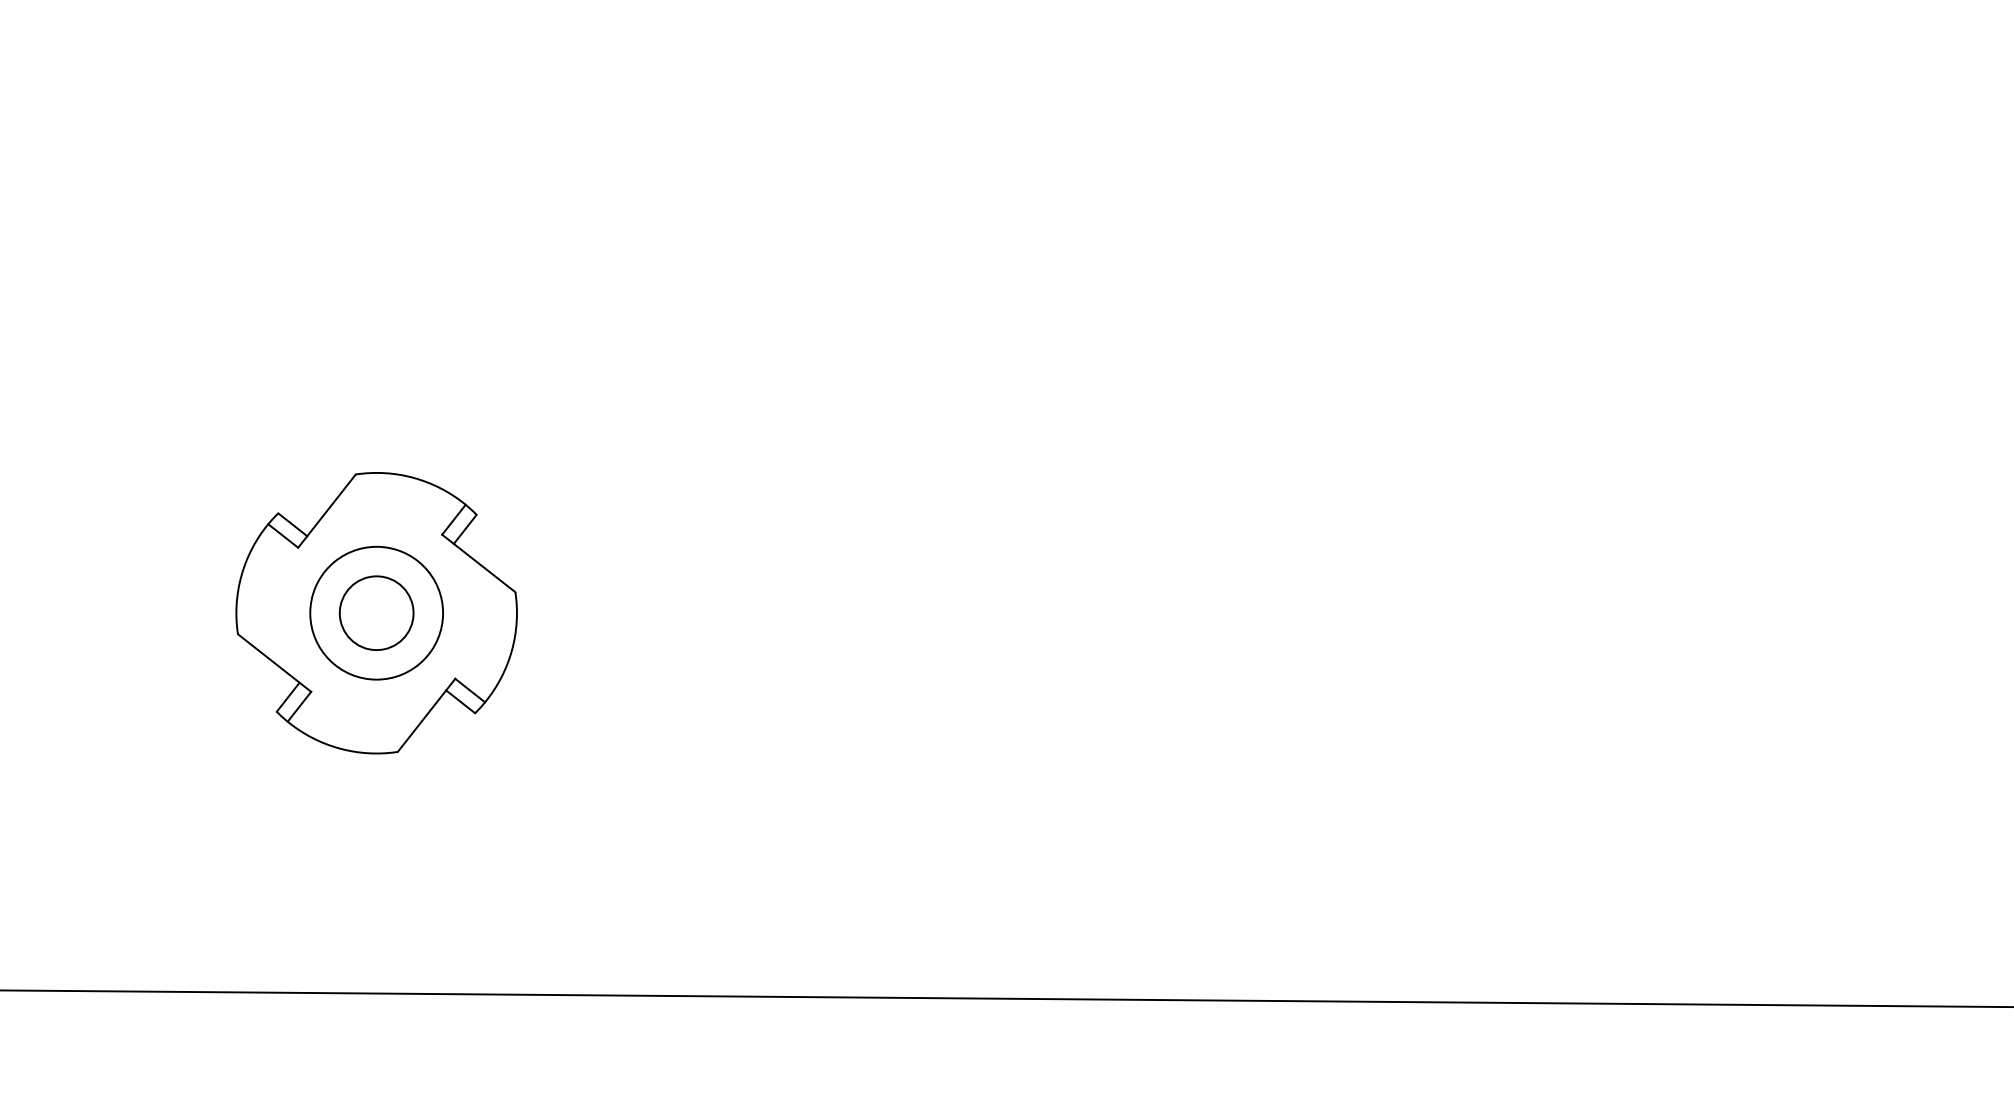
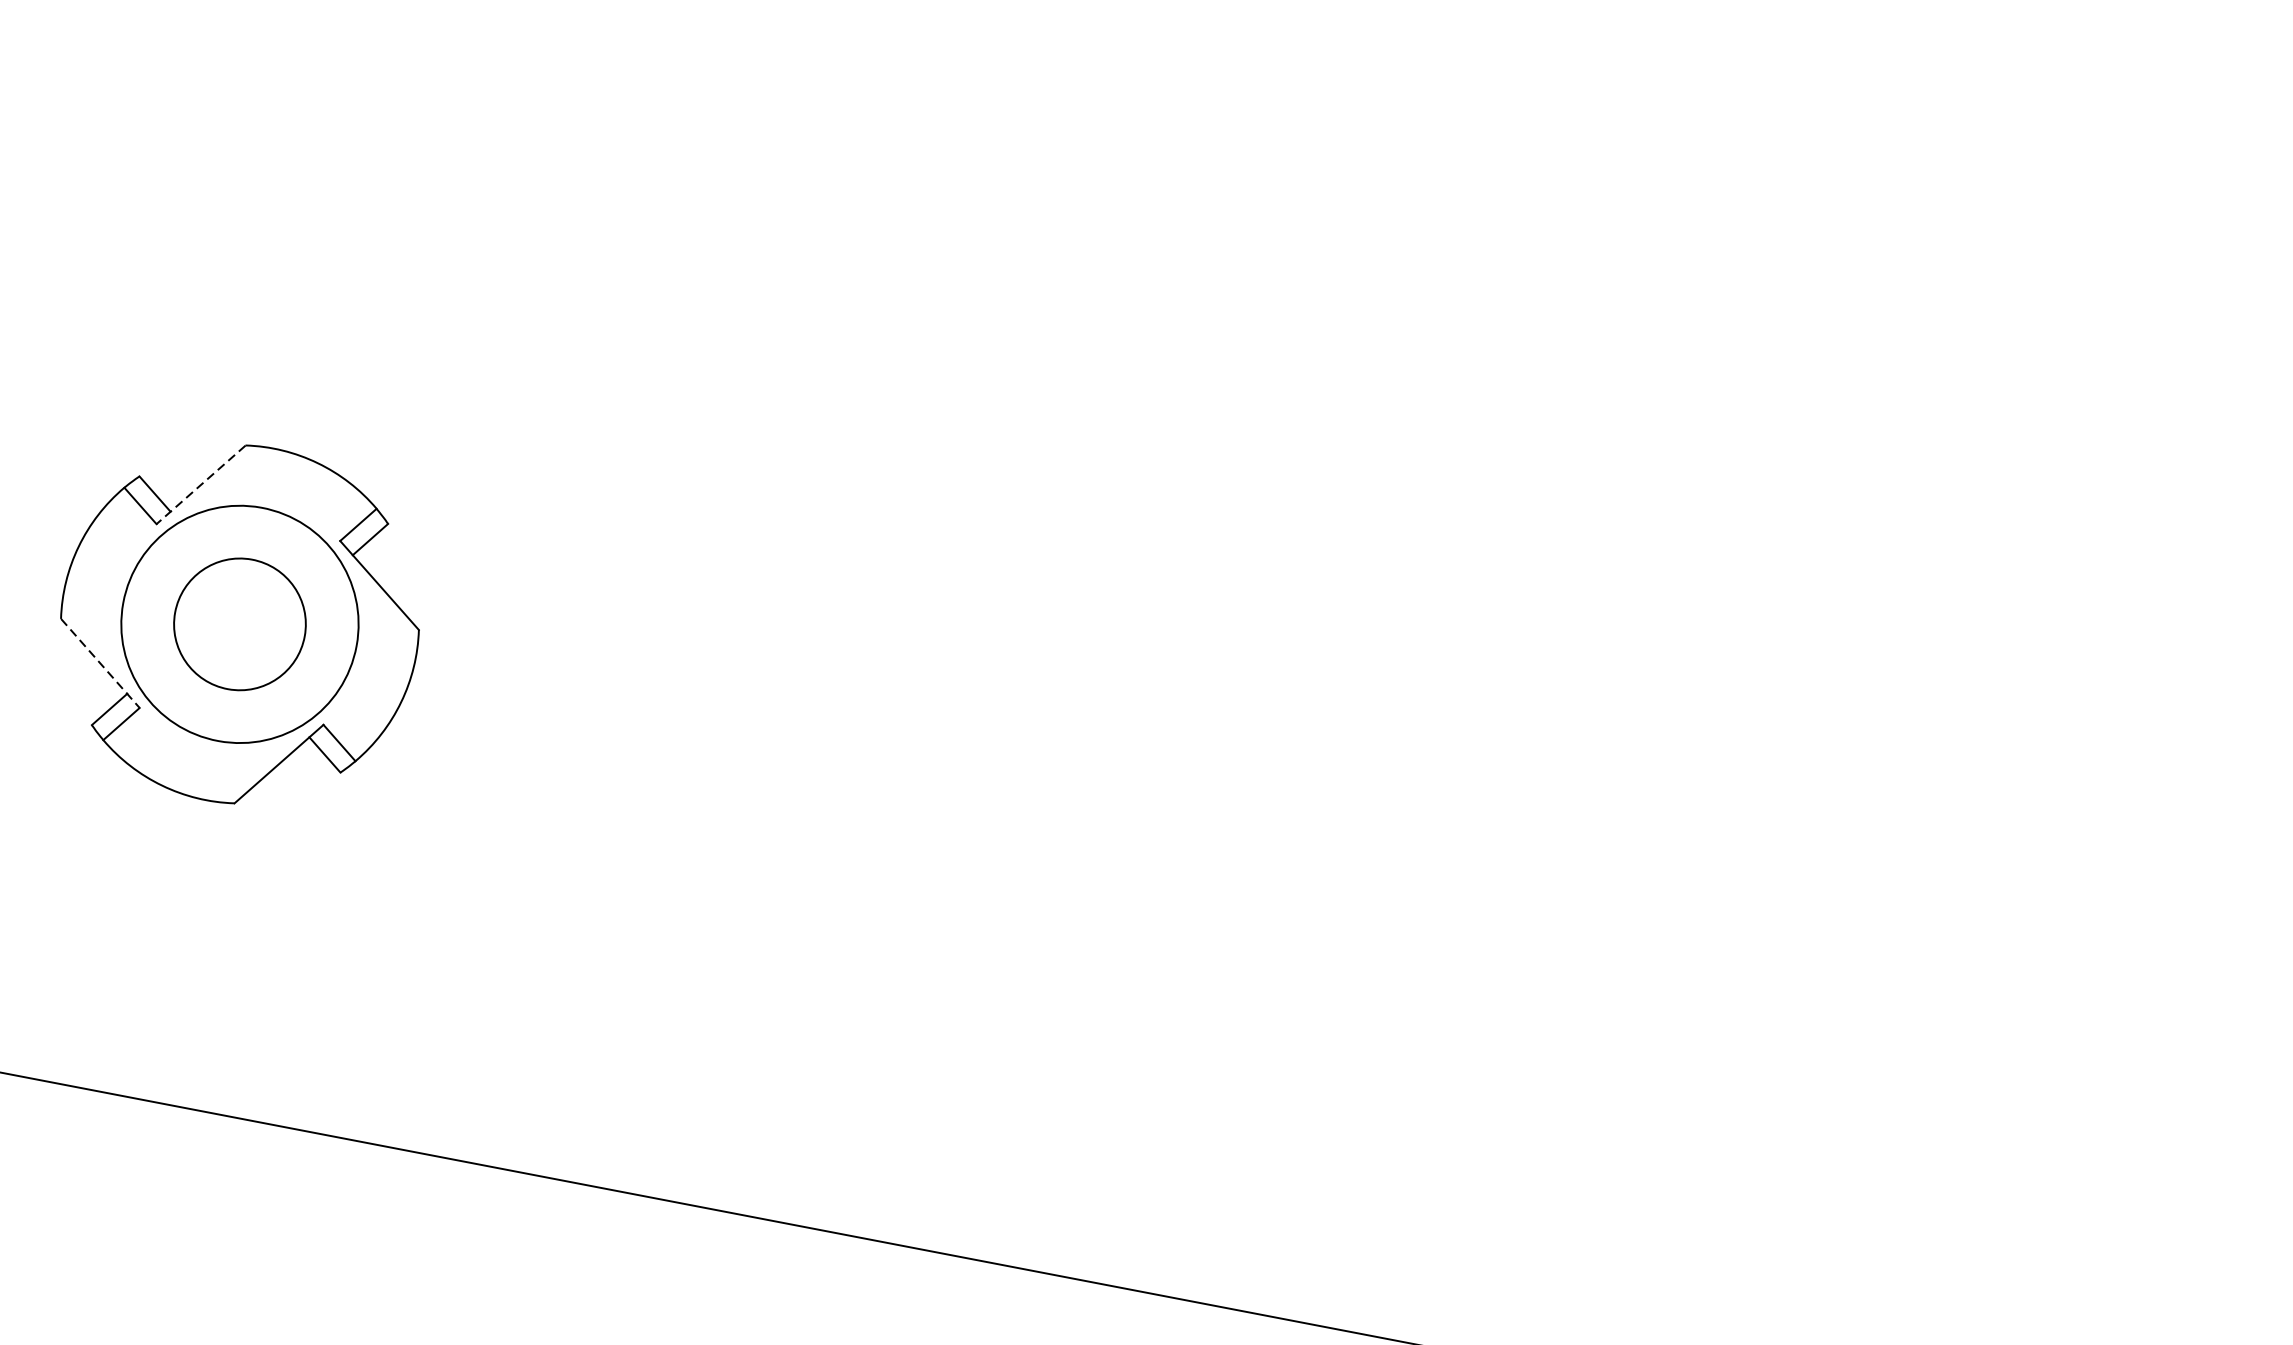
line: (326, 511) -> (200, 485), solid -> dashed
circle: (376, 612) -> (239, 623), size x1.4
circle: (376, 613) -> (239, 624), size x1.4
line: (275, 663) -> (101, 664), solid -> dashed

